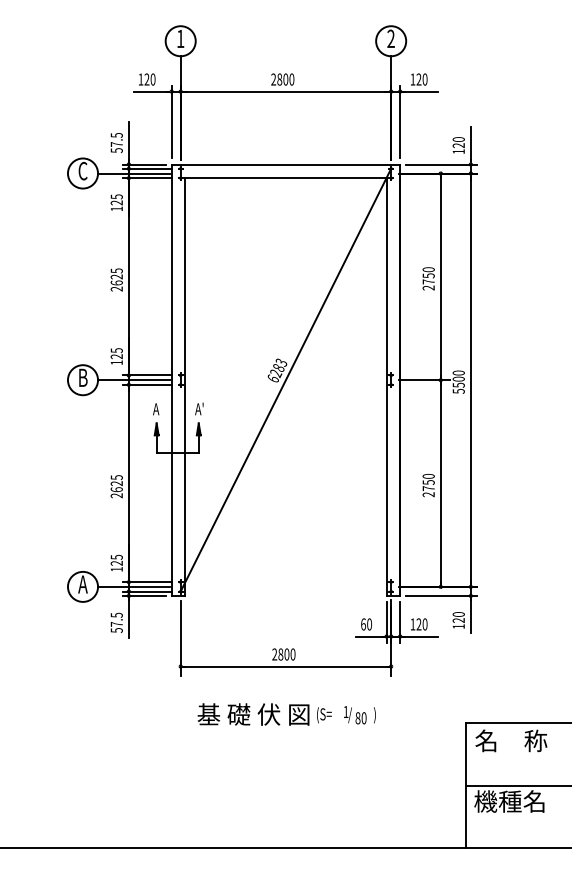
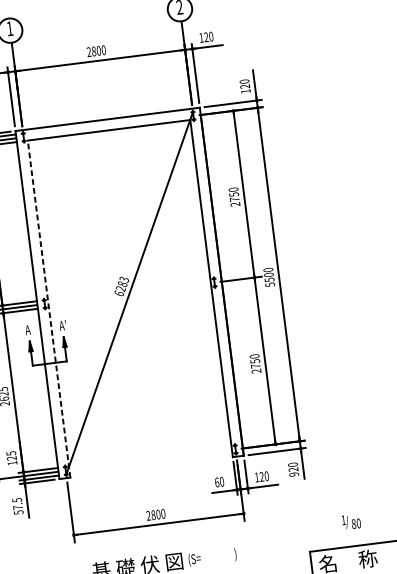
line: (185, 386) -> (49, 308), solid -> dashed
text: (458, 626) -> (293, 474), 120 -> 920
text: (355, 715) -> (351, 522), moved

